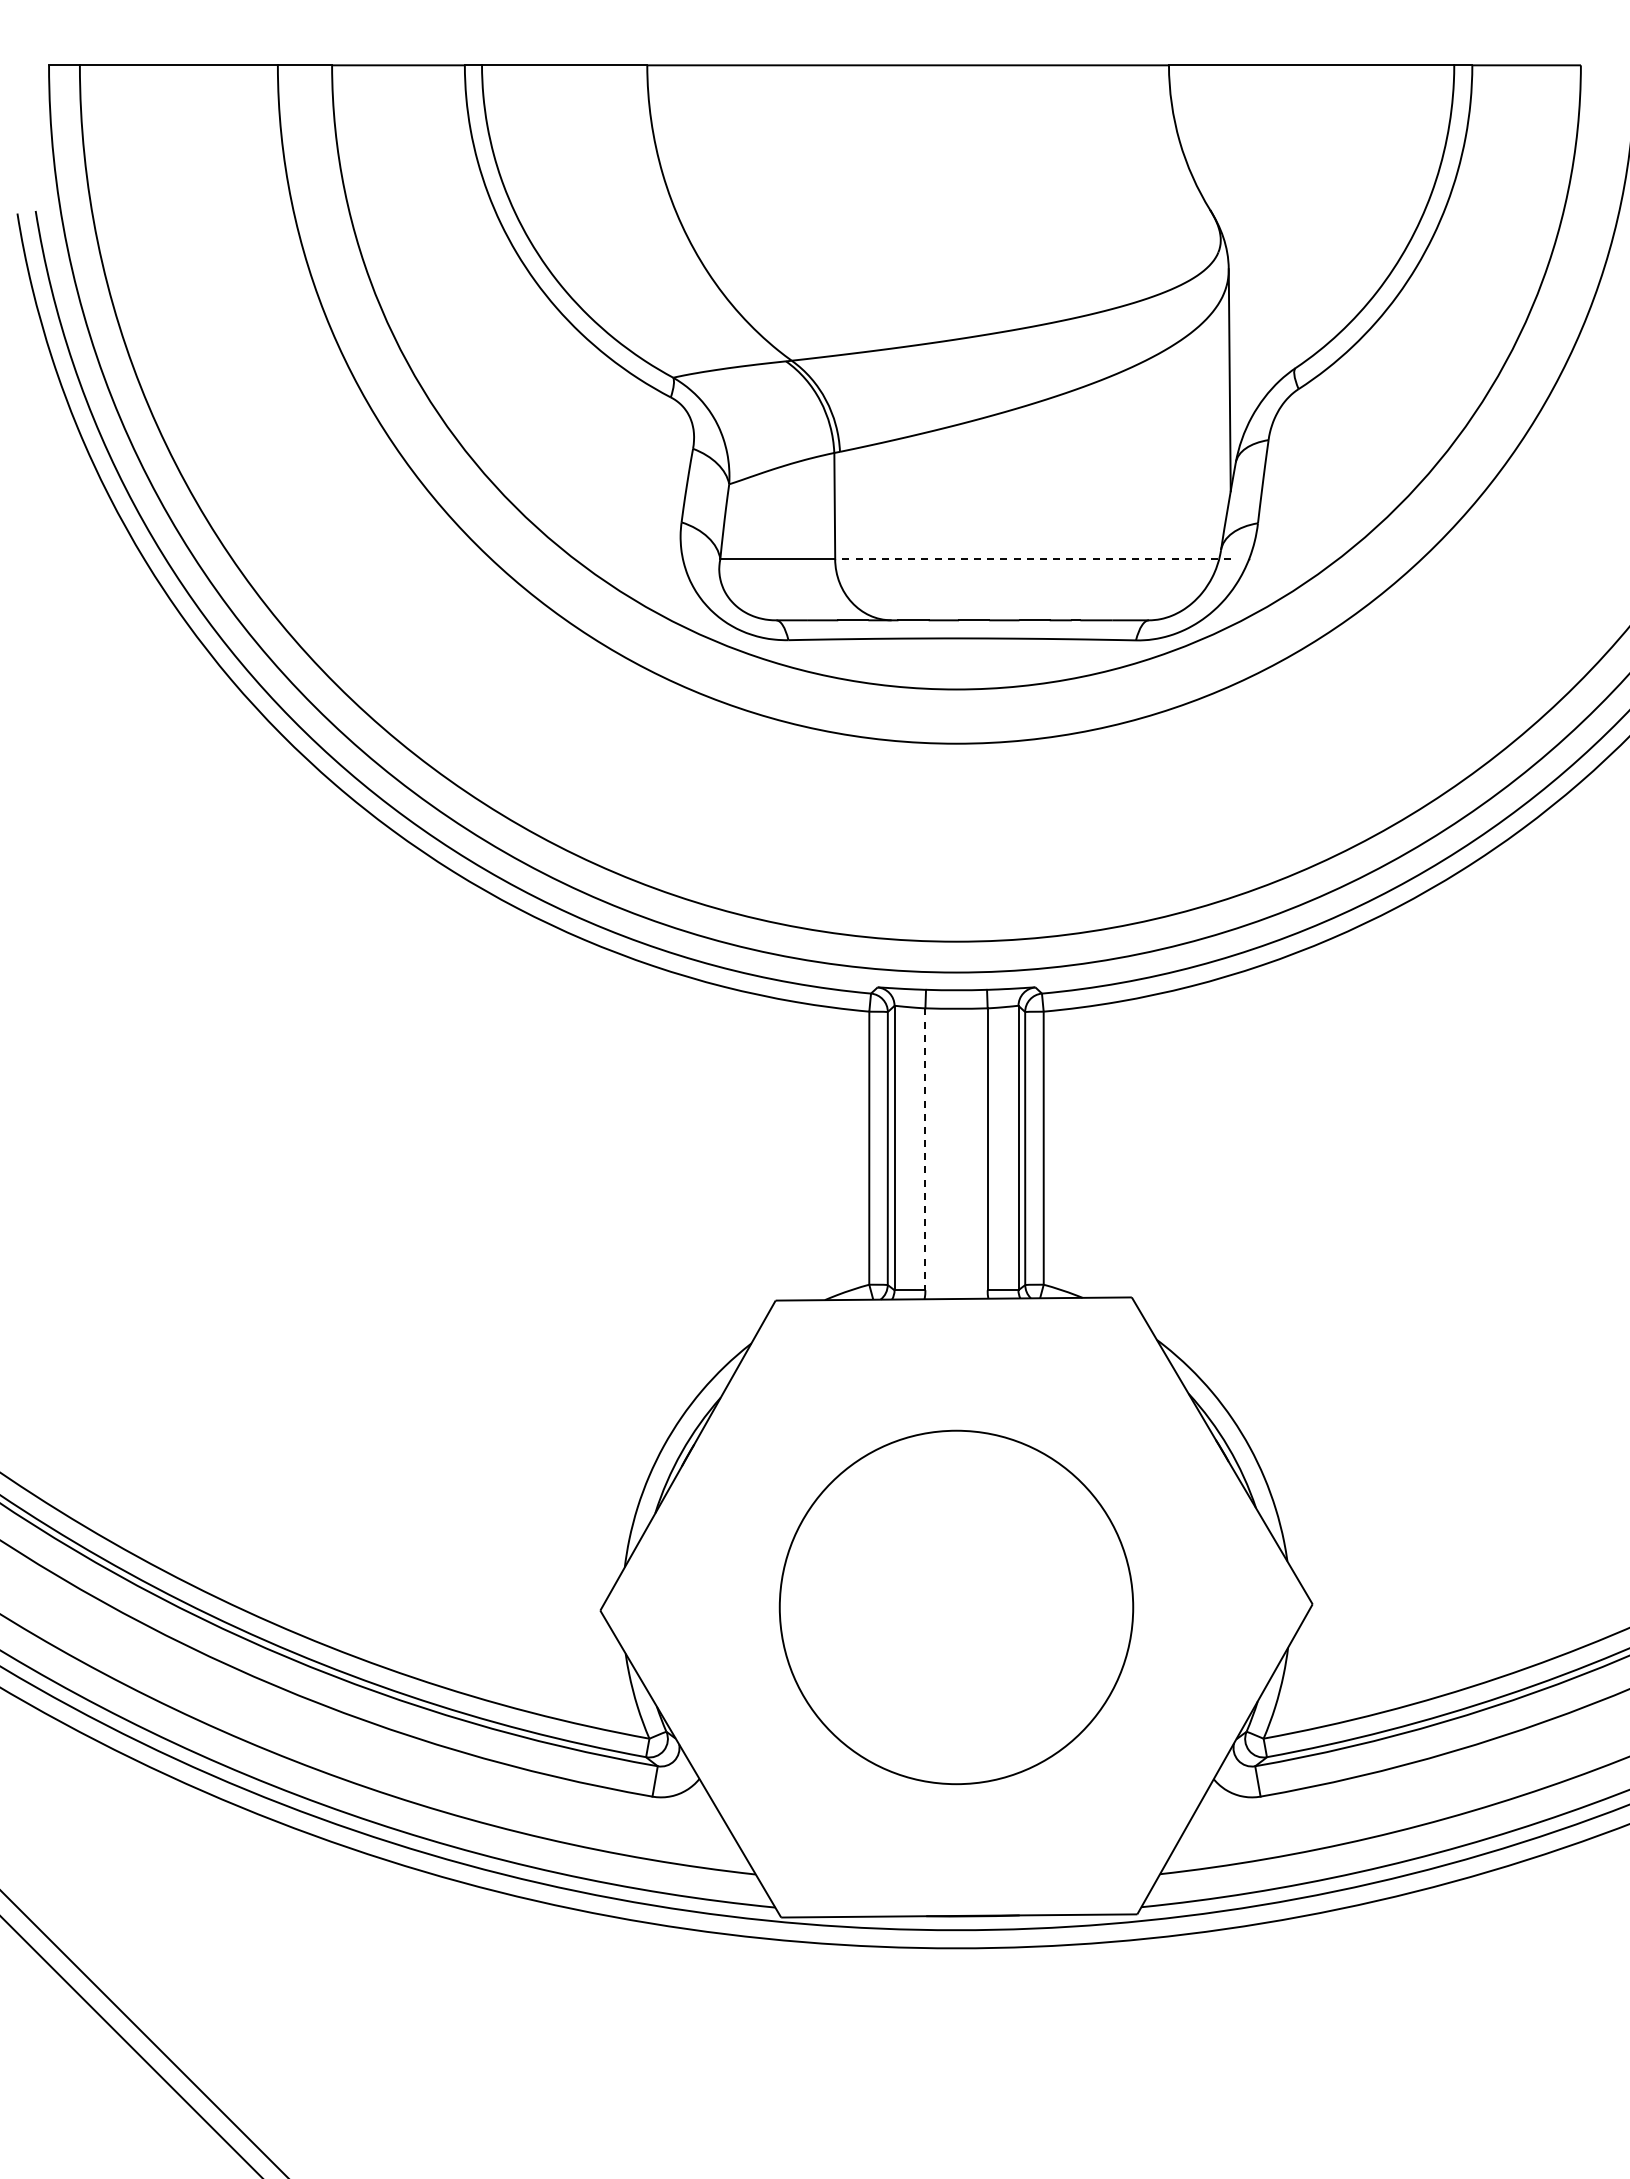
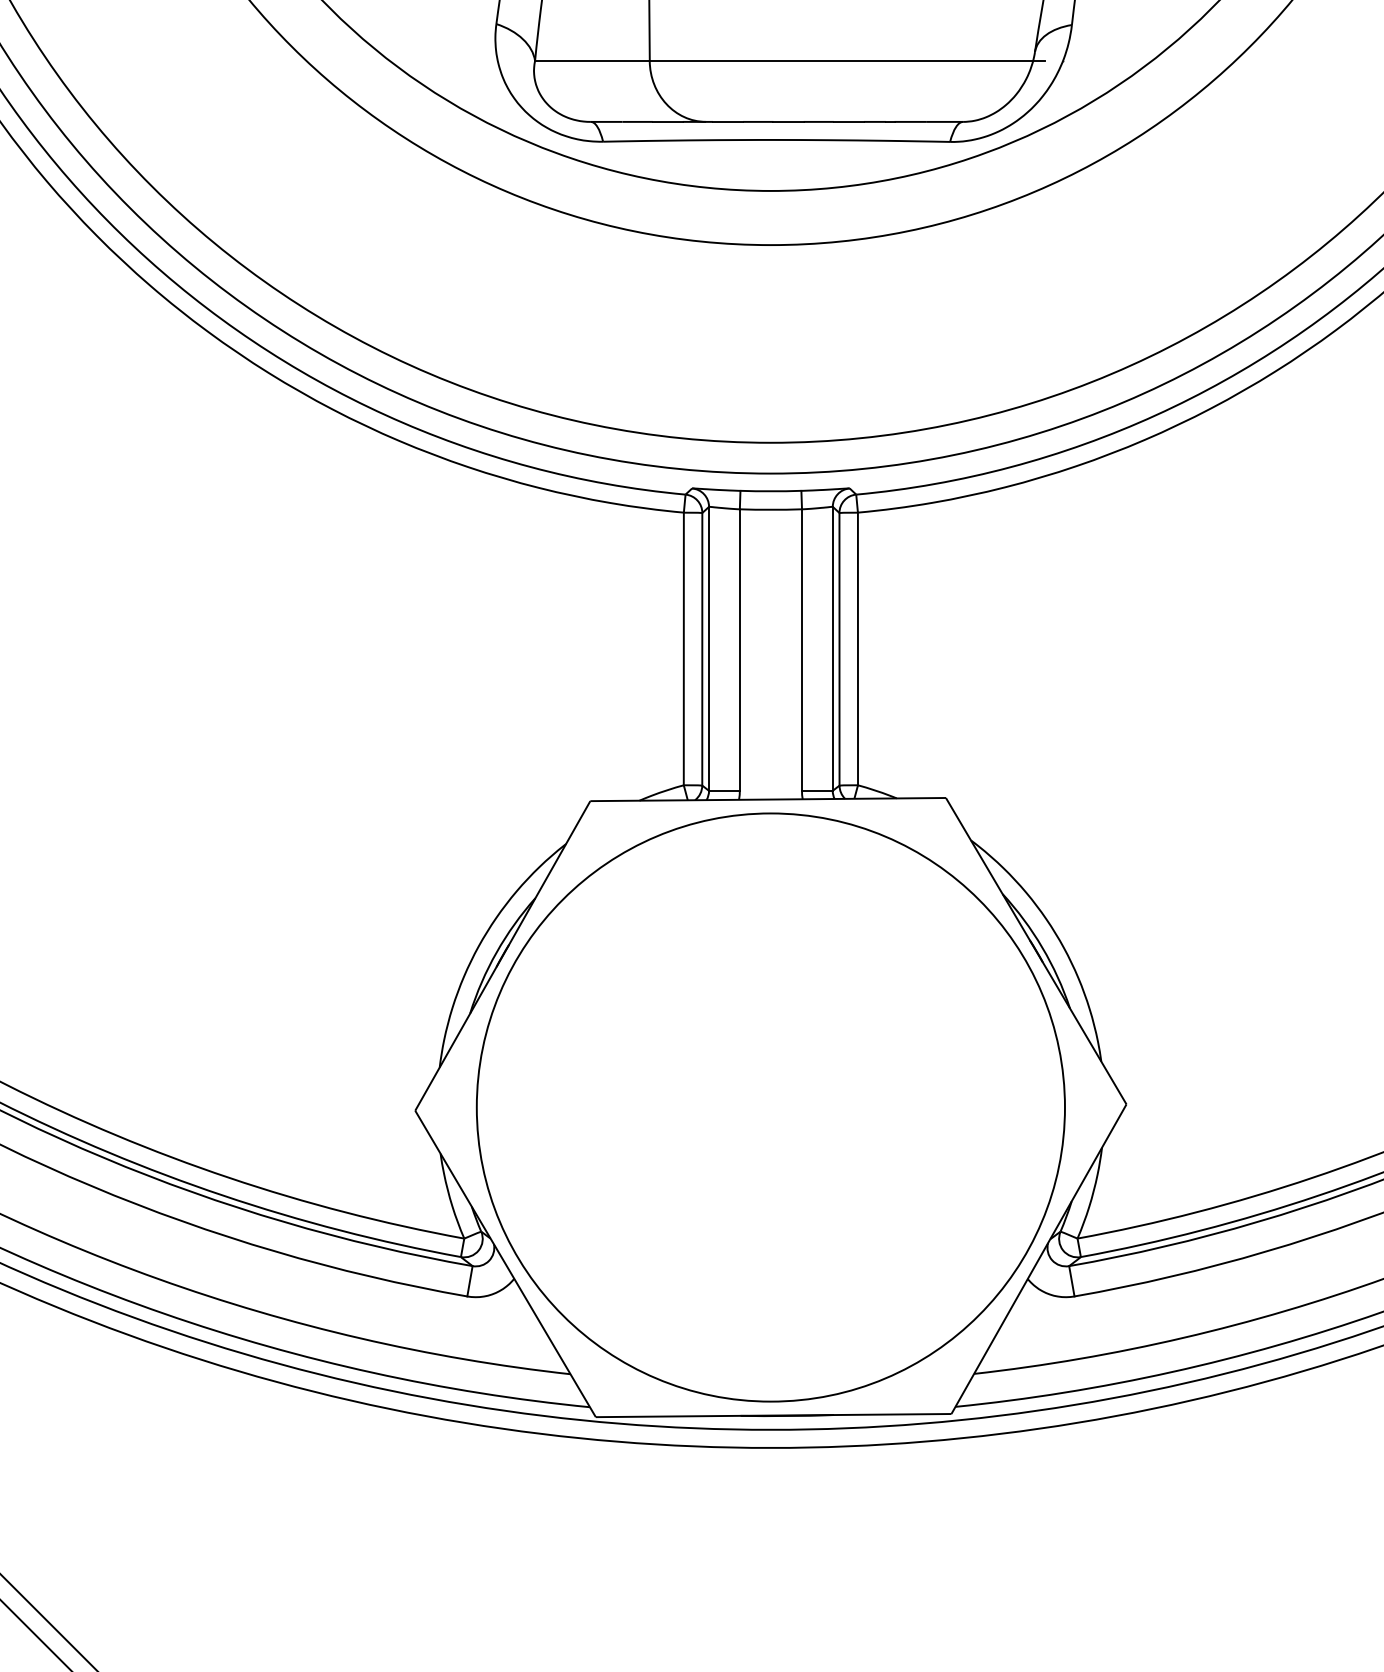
line: (1032, 559) -> (846, 61), dashed -> solid
line: (925, 1149) -> (739, 650), dashed -> solid
circle: (956, 1607) -> (770, 1107), size x1.67

